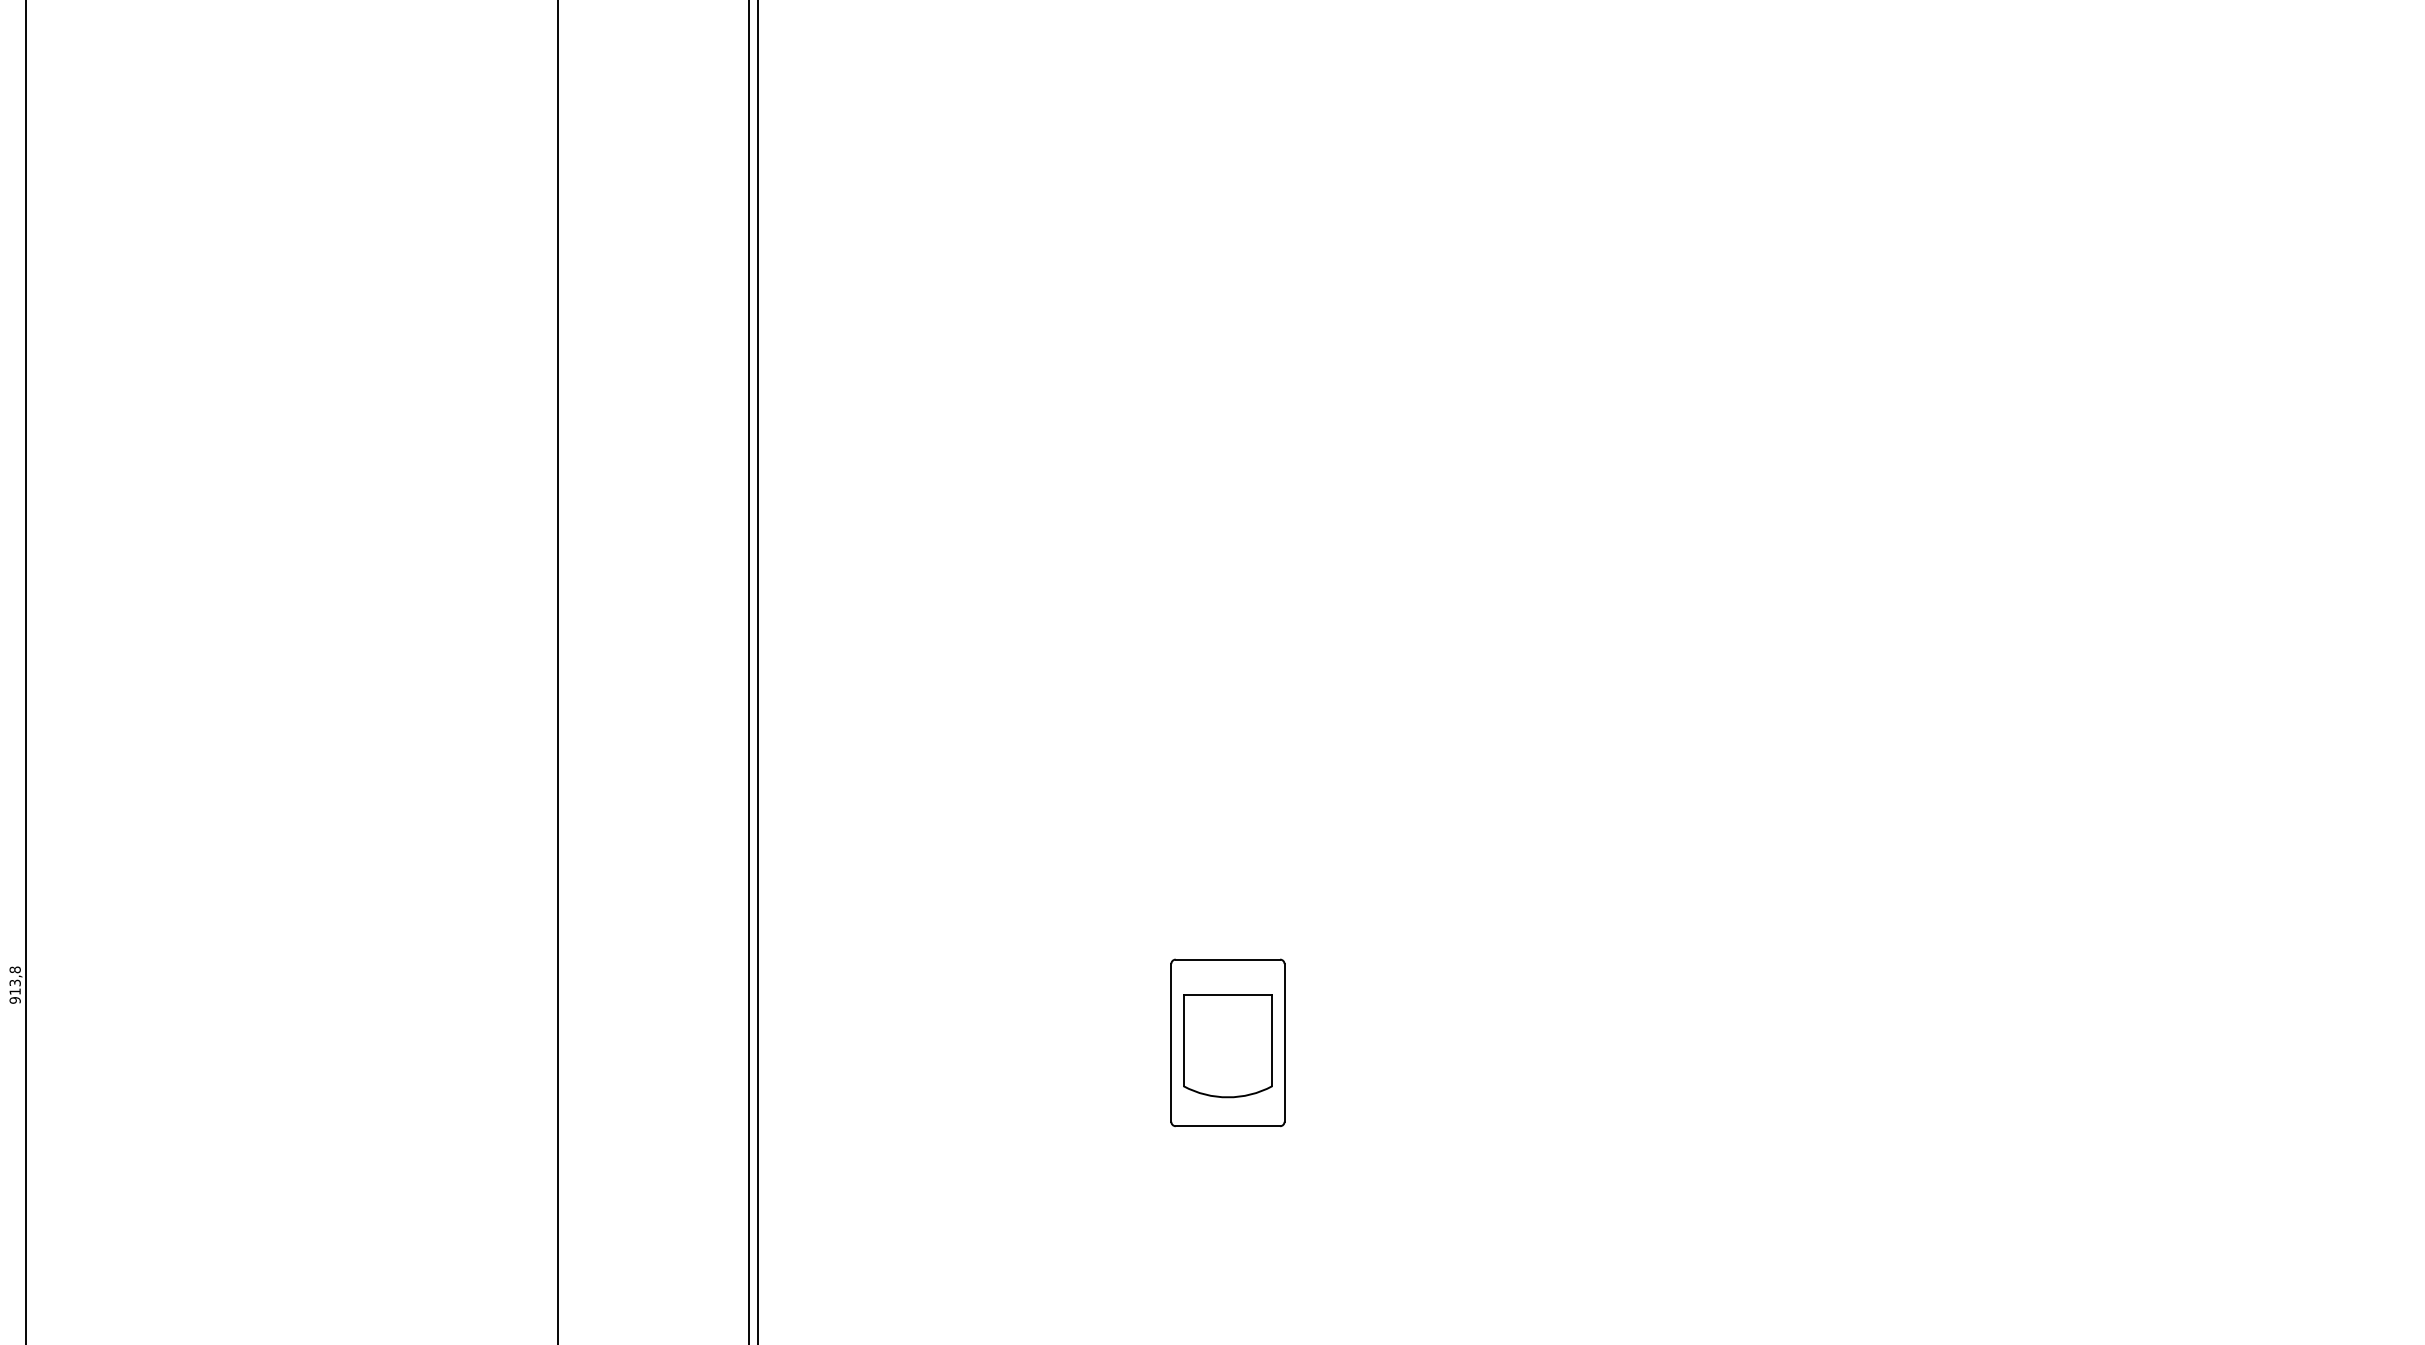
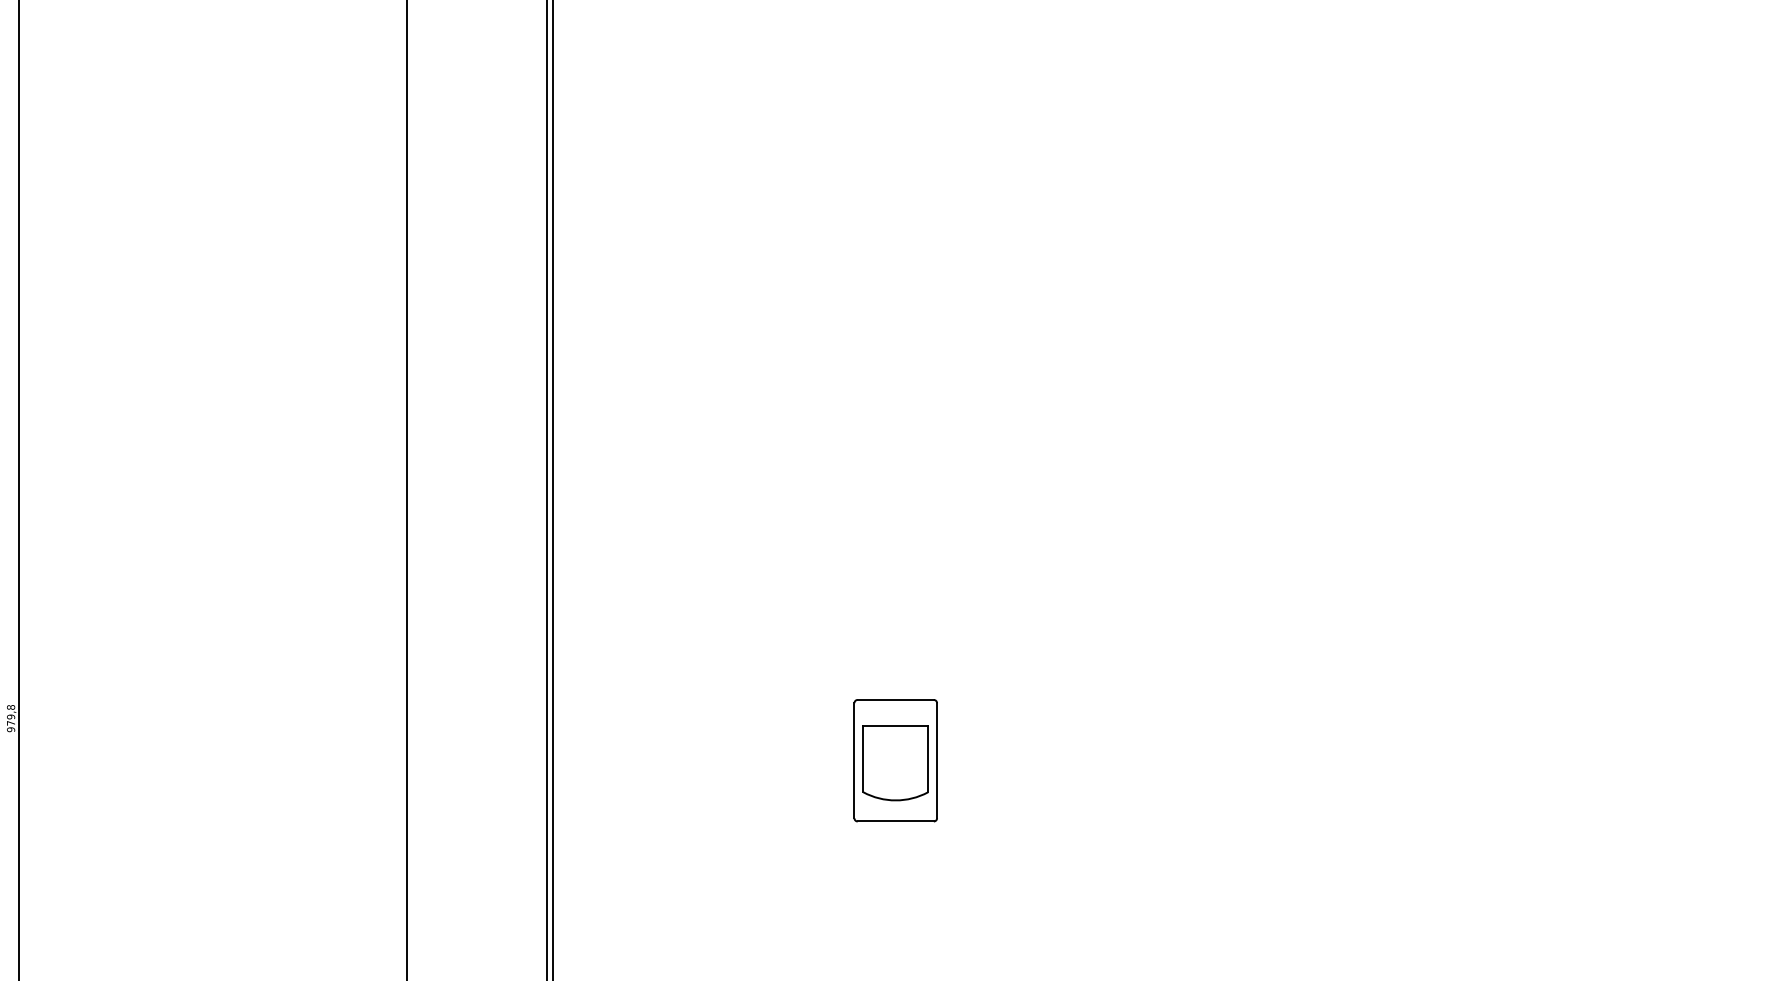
text: (14, 986) -> (10, 719), 913,8 -> 979,8

